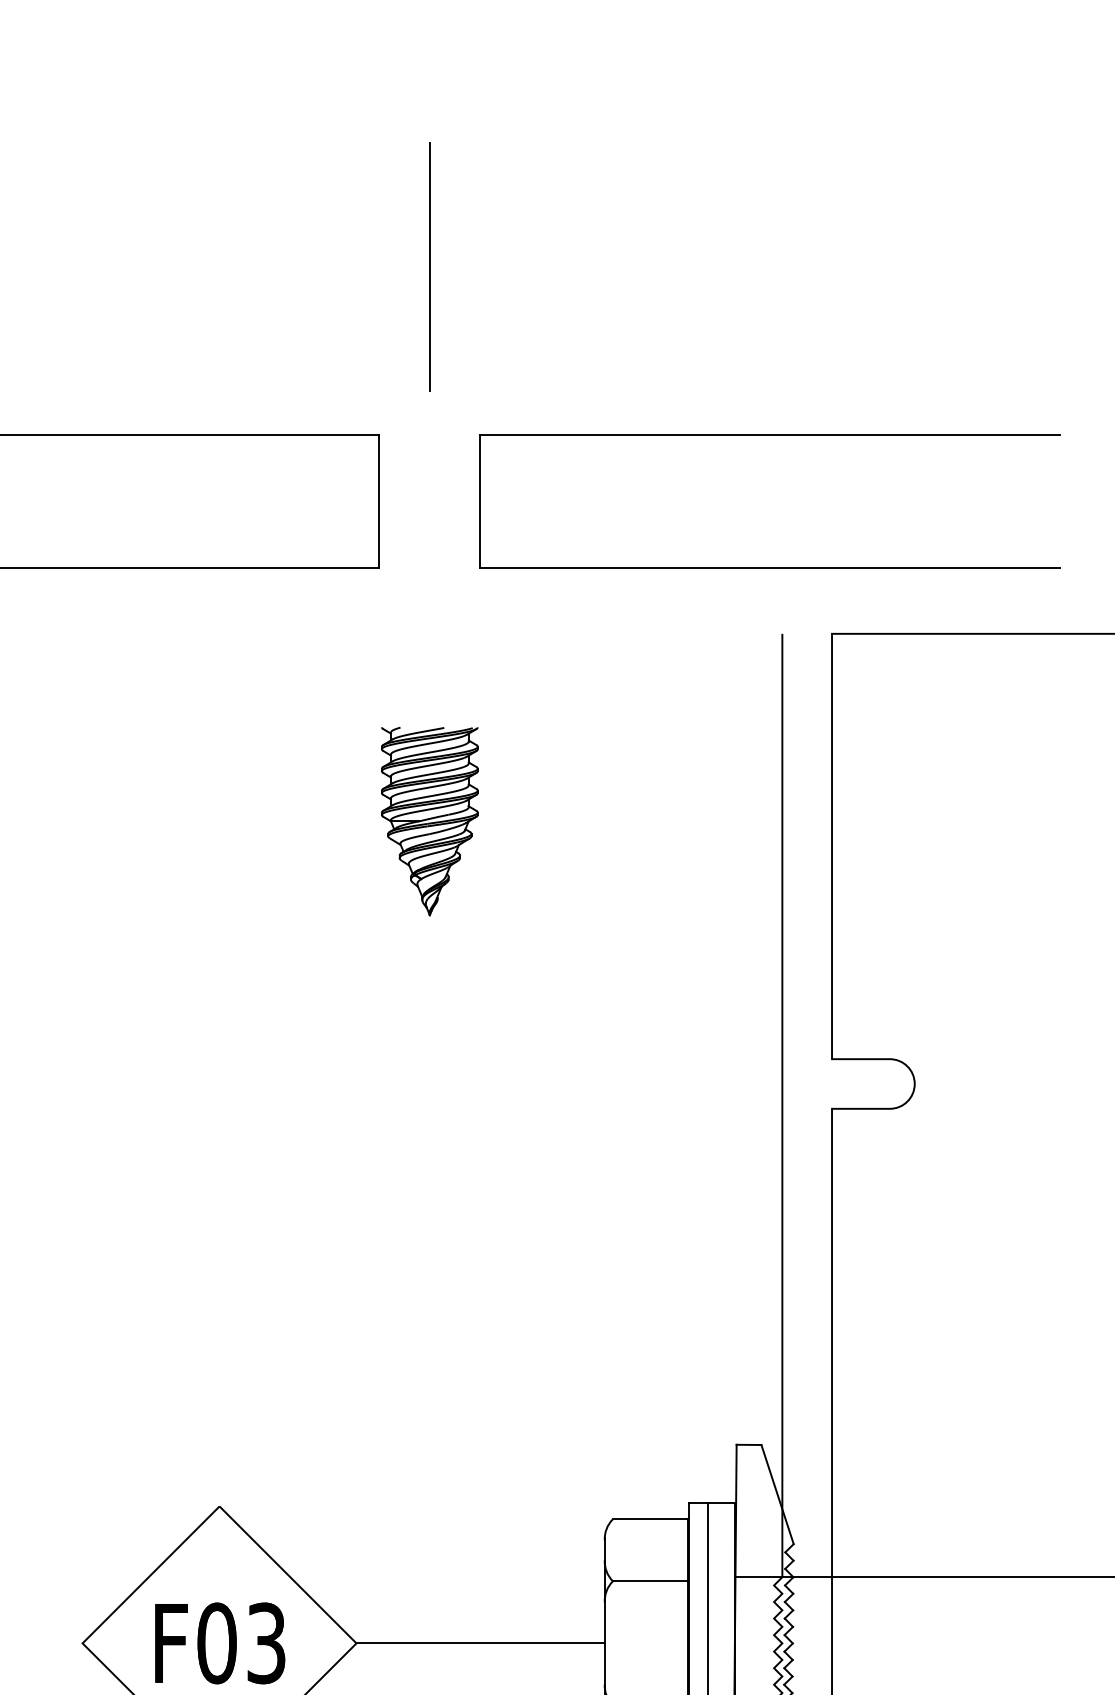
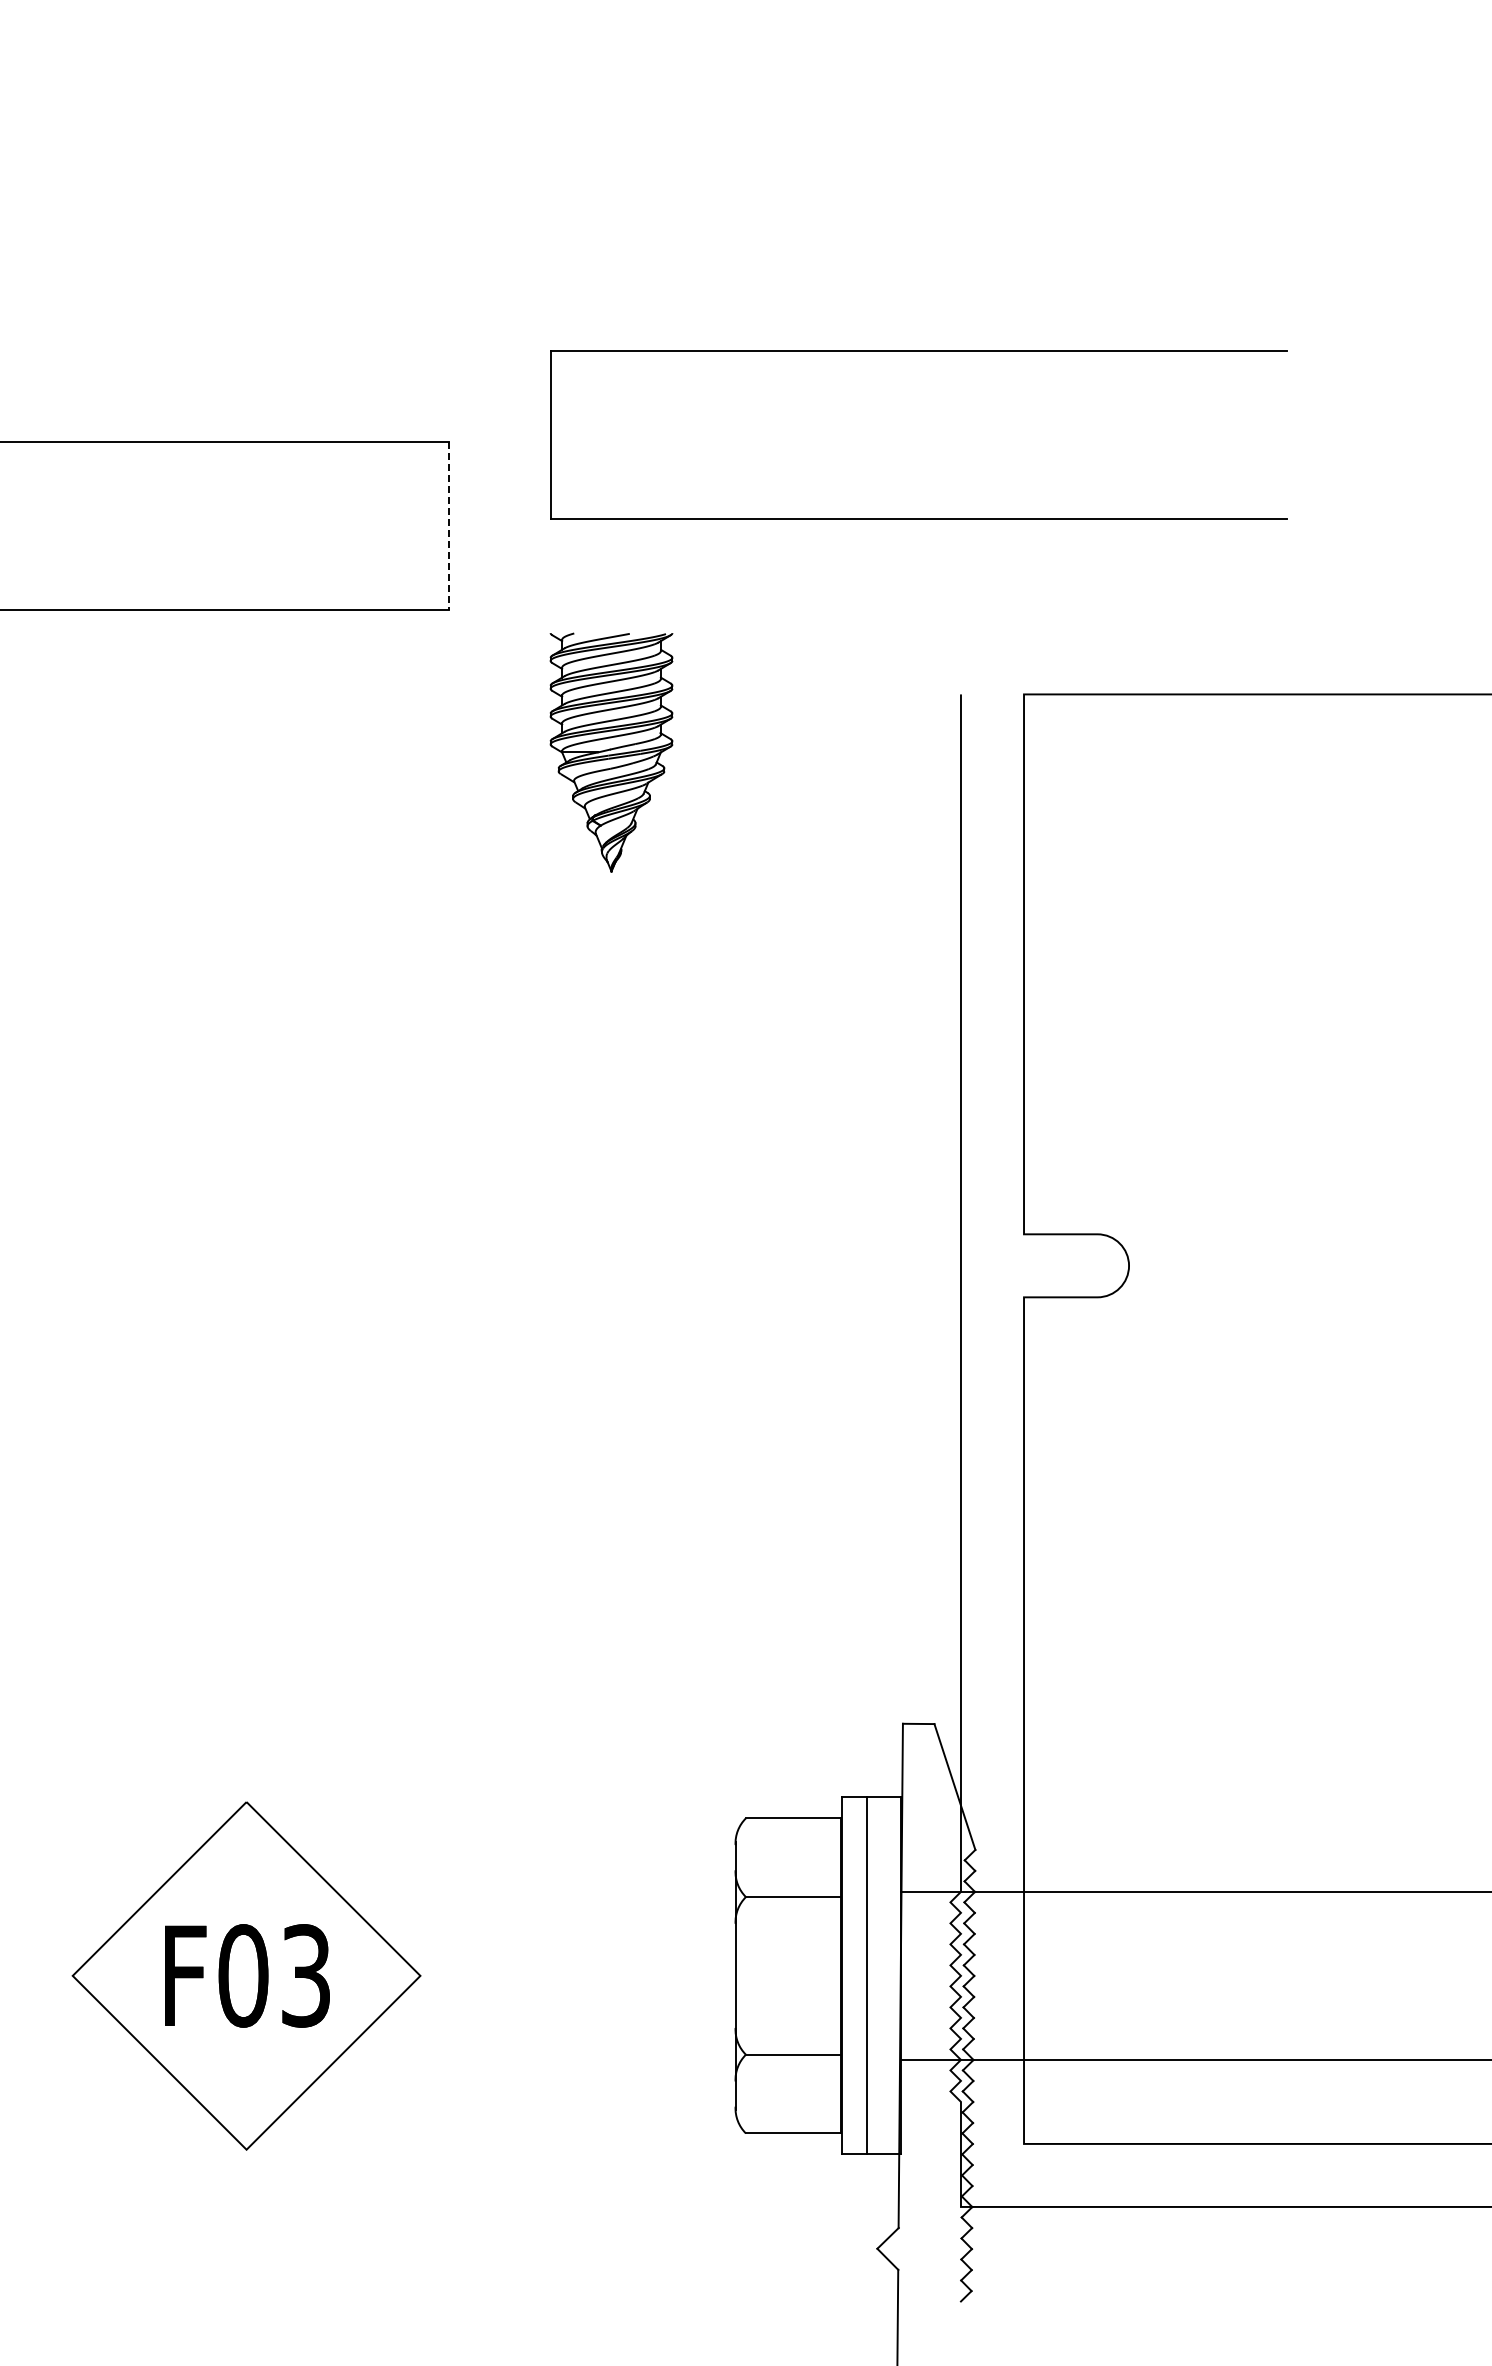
line: (429, 266) -> (513, 228), removed
part: (770, 435) -> (918, 351), moved
line: (379, 501) -> (449, 526), solid -> dashed
part: (429, 821) -> (611, 752), moved
line: (480, 1643) -> (577, 1975), removed

